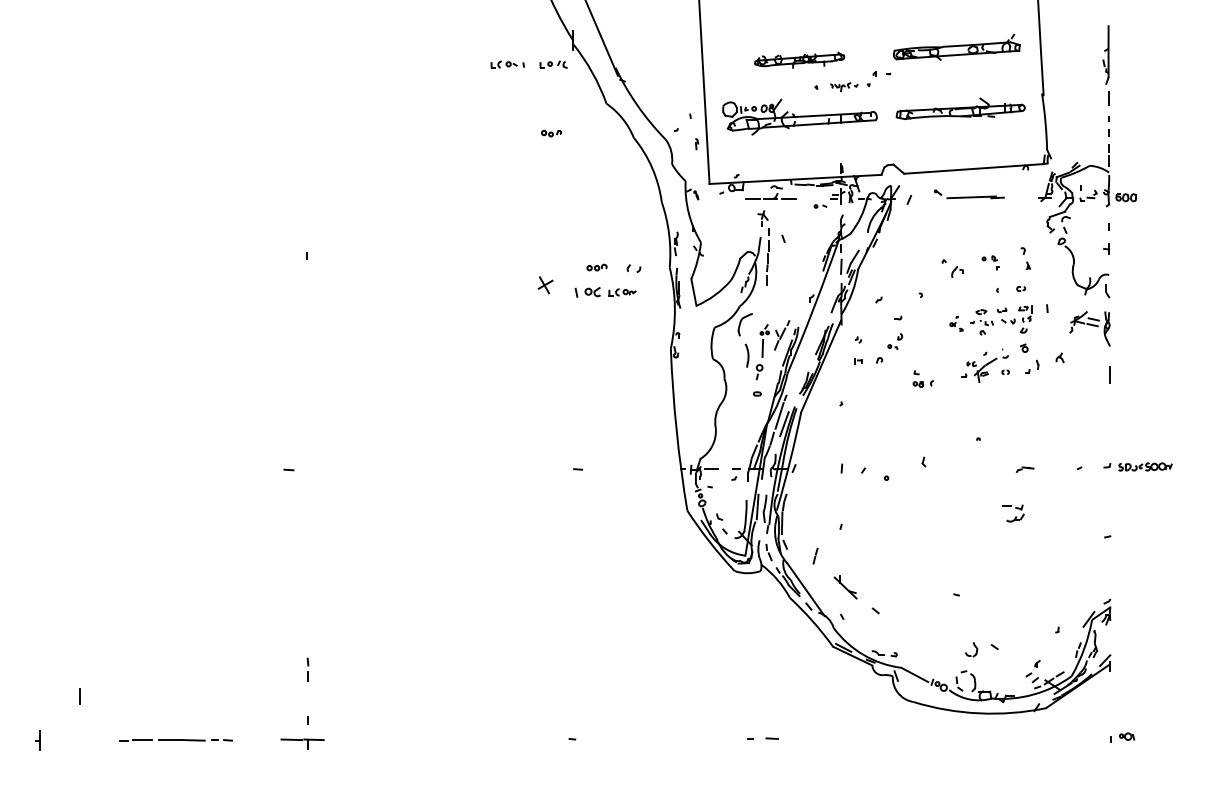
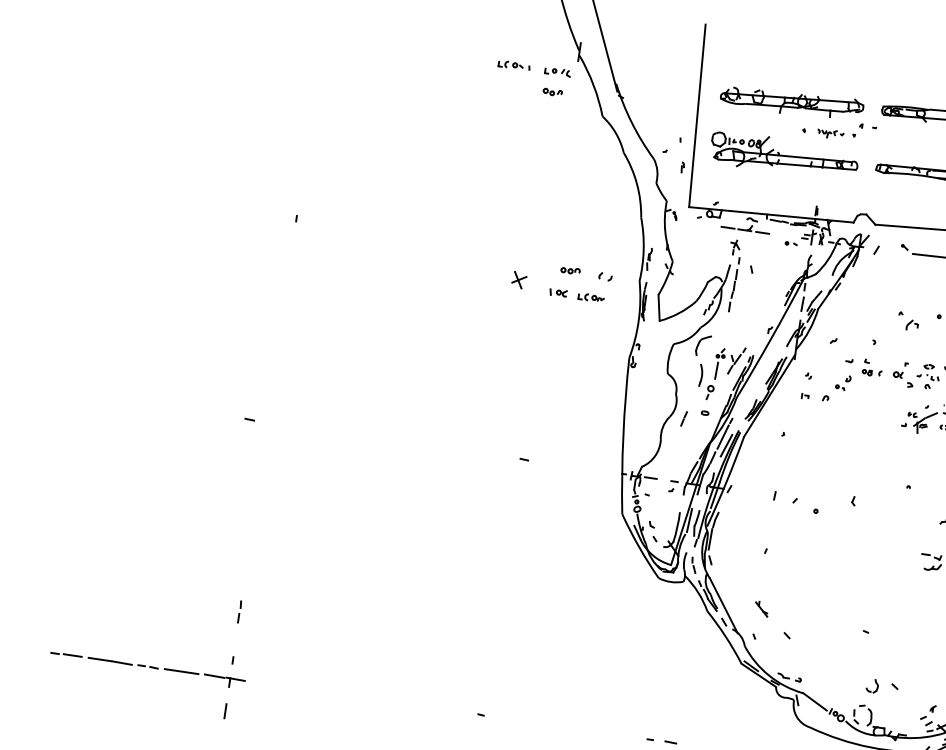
part: (799, 59) -> (791, 101), size x1.67
part: (551, 133) -> (552, 92), moved
part: (587, 292) -> (558, 293), size x0.71
part: (956, 323) -> (903, 374), size x1.67
part: (922, 378) -> (872, 367), moved
line: (815, 555) -> (684, 418), moved
part: (845, 587) -> (761, 609), size x0.62
line: (79, 696) -> (224, 711), moved
line: (256, 740) -> (181, 671), added

